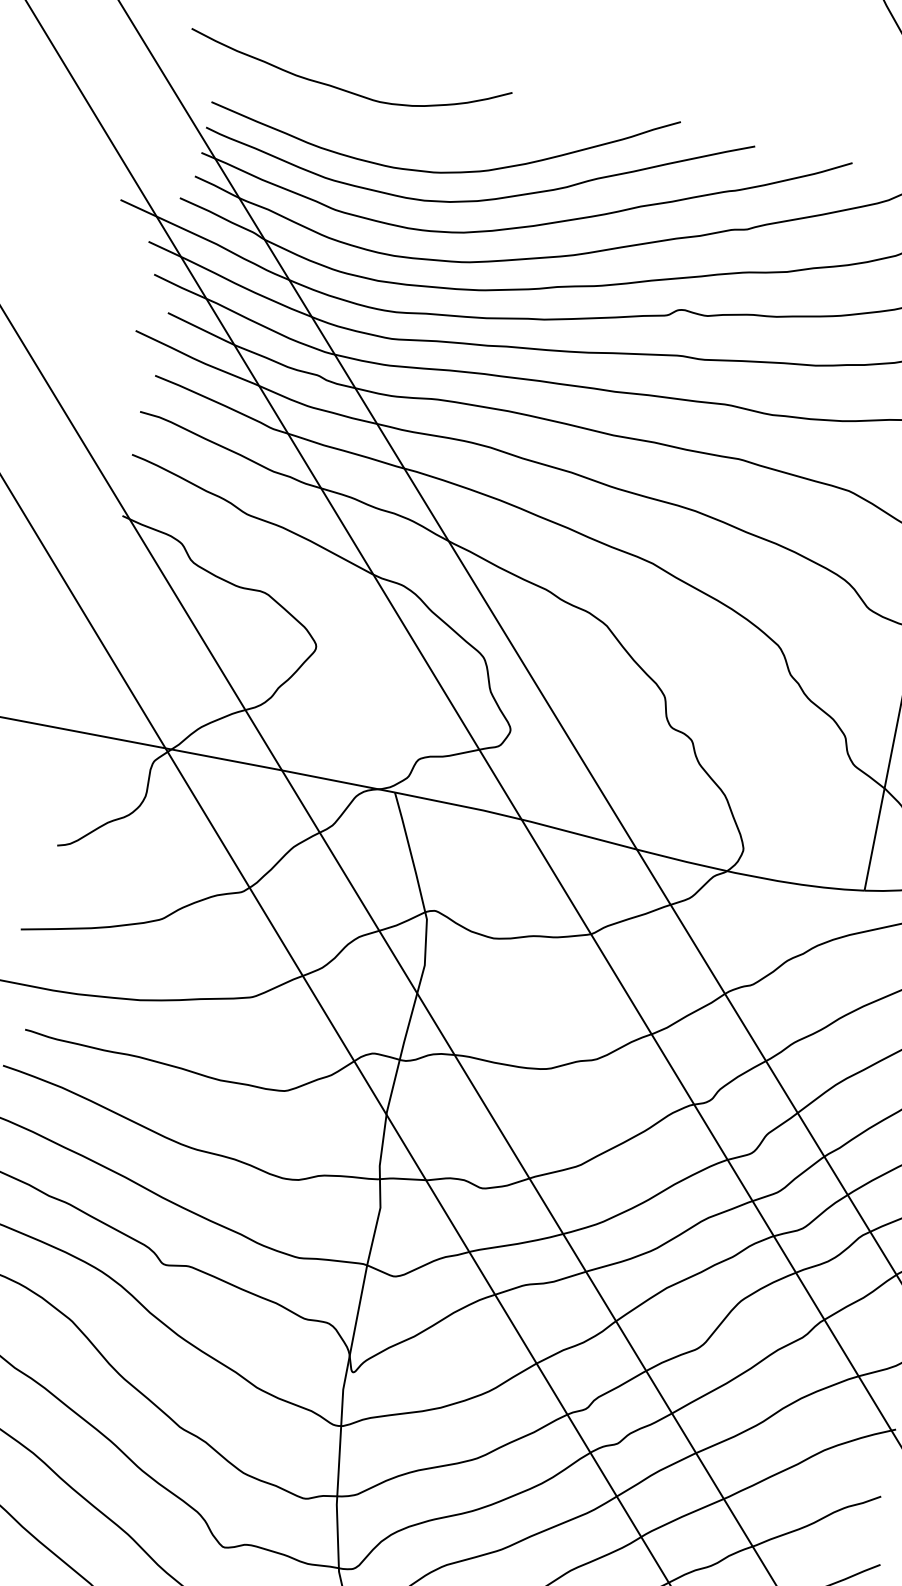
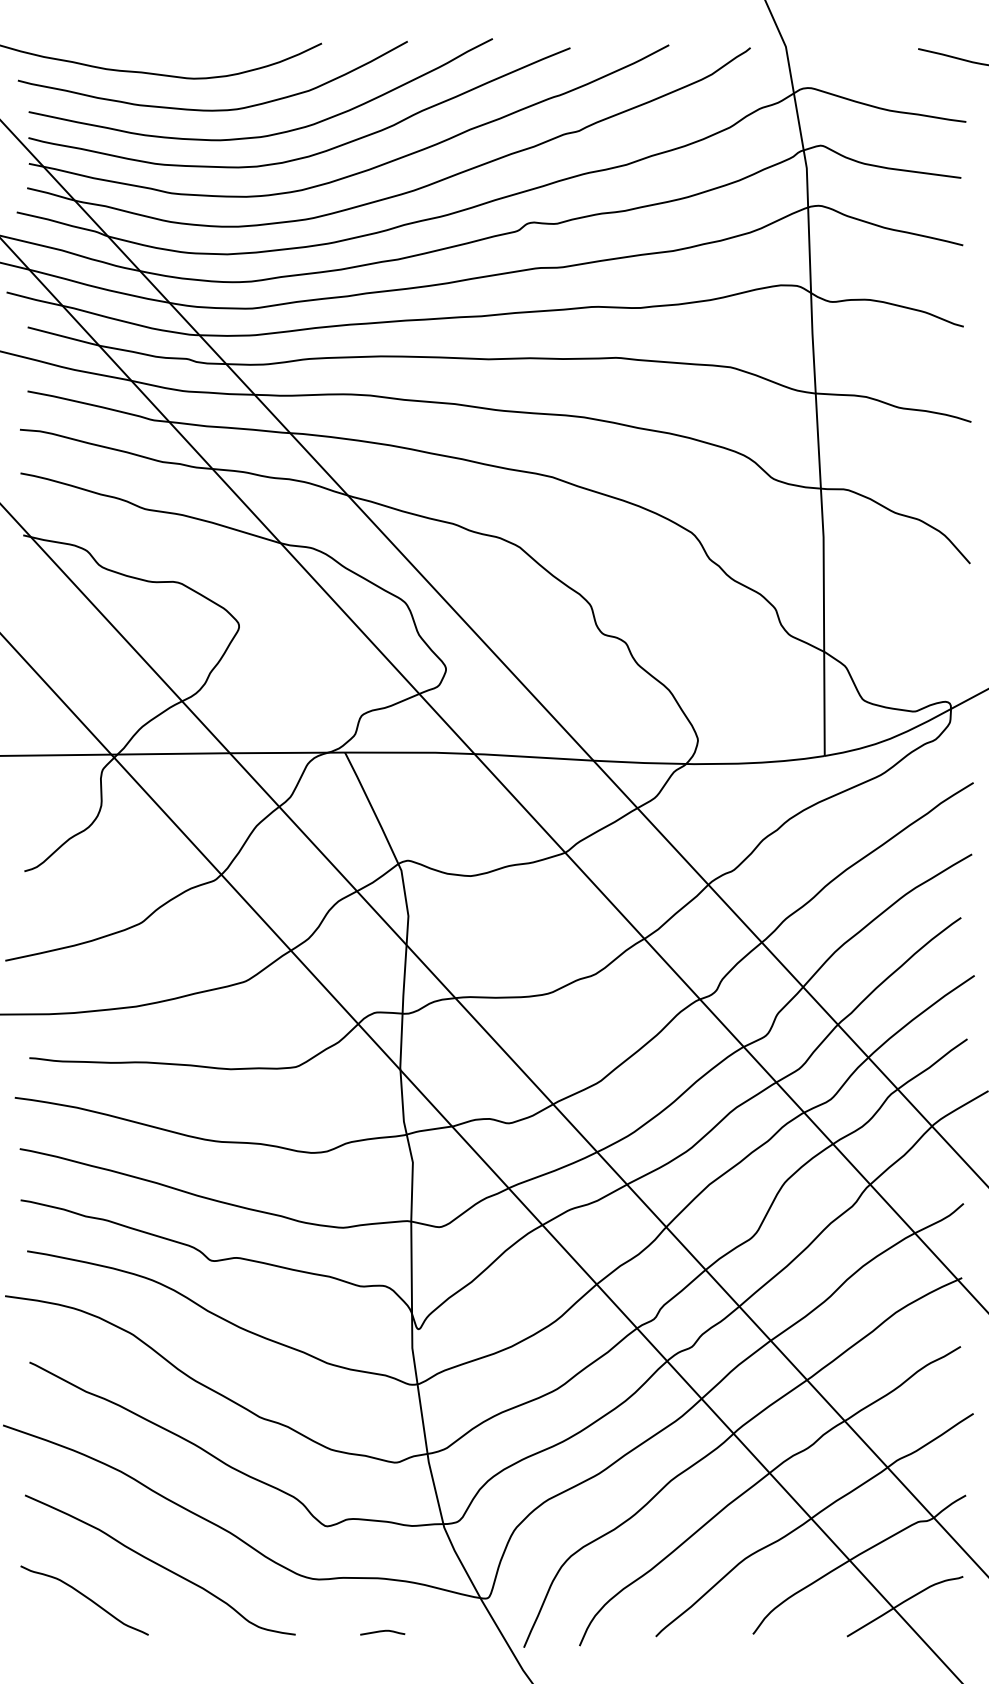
curve: (392, 135) -> (212, 109), added

